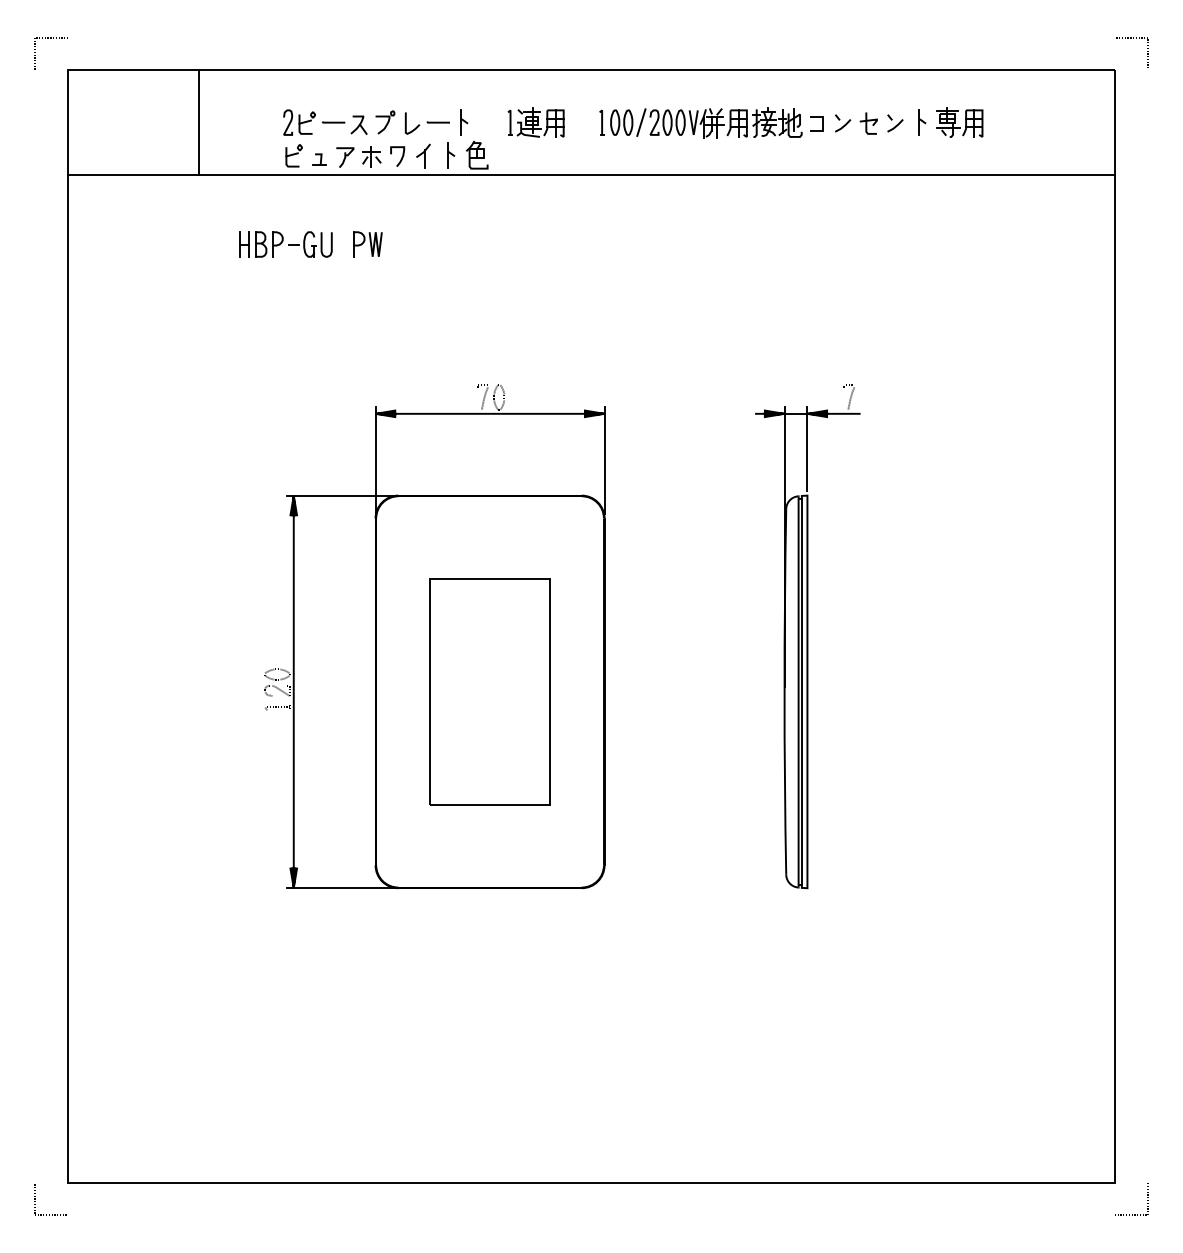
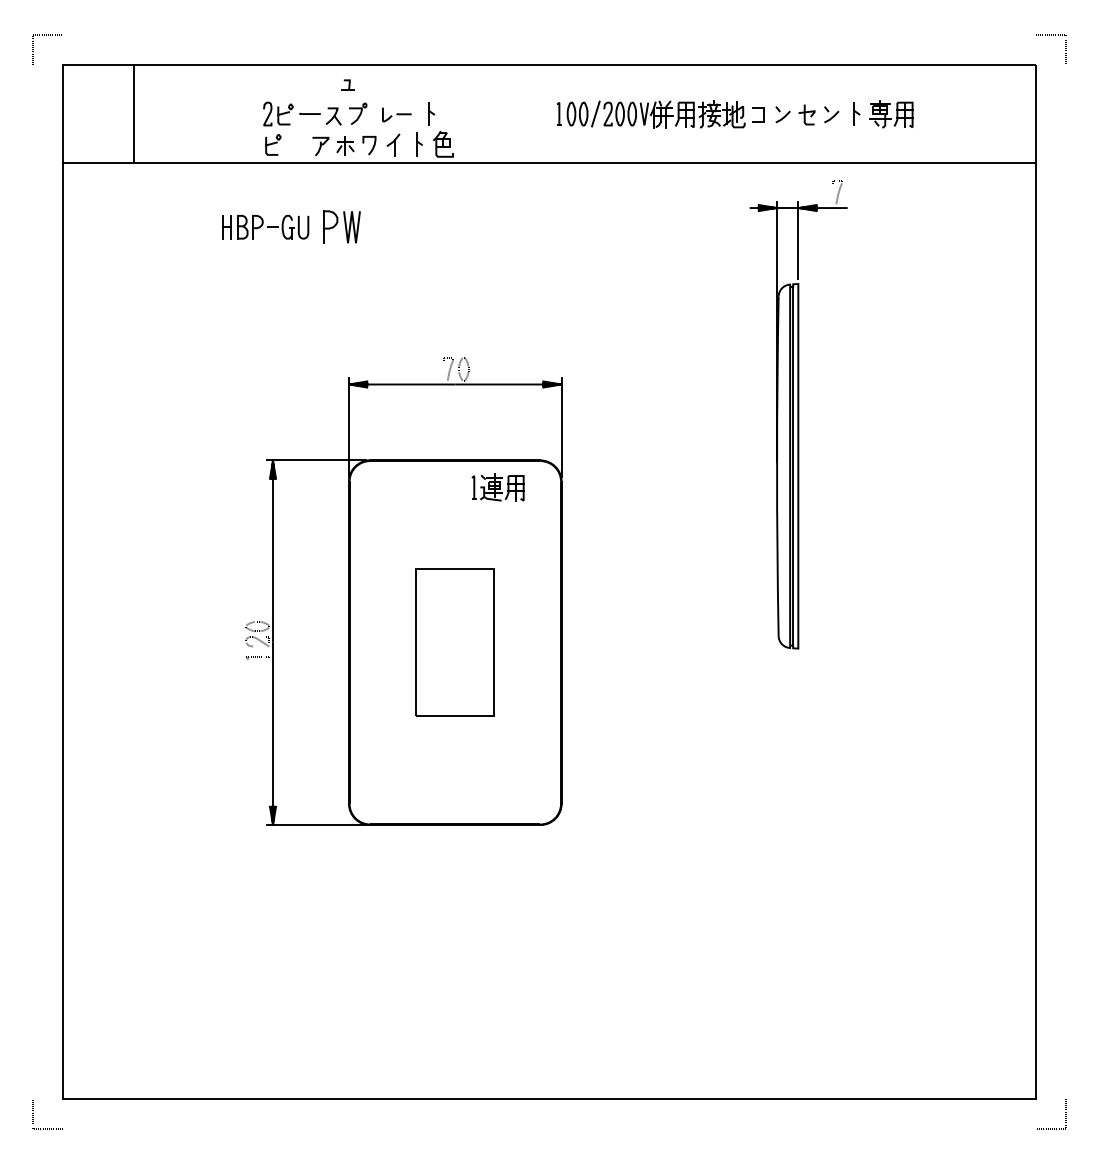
line: (198, 122) -> (133, 113), moved
part: (535, 122) -> (497, 487), moved
part: (426, 123) -> (396, 114), size x0.7
part: (319, 159) -> (347, 85), moved
part: (367, 244) -> (341, 227), size x1.4
part: (807, 636) -> (798, 414), moved
part: (489, 691) -> (454, 642), size x0.7

